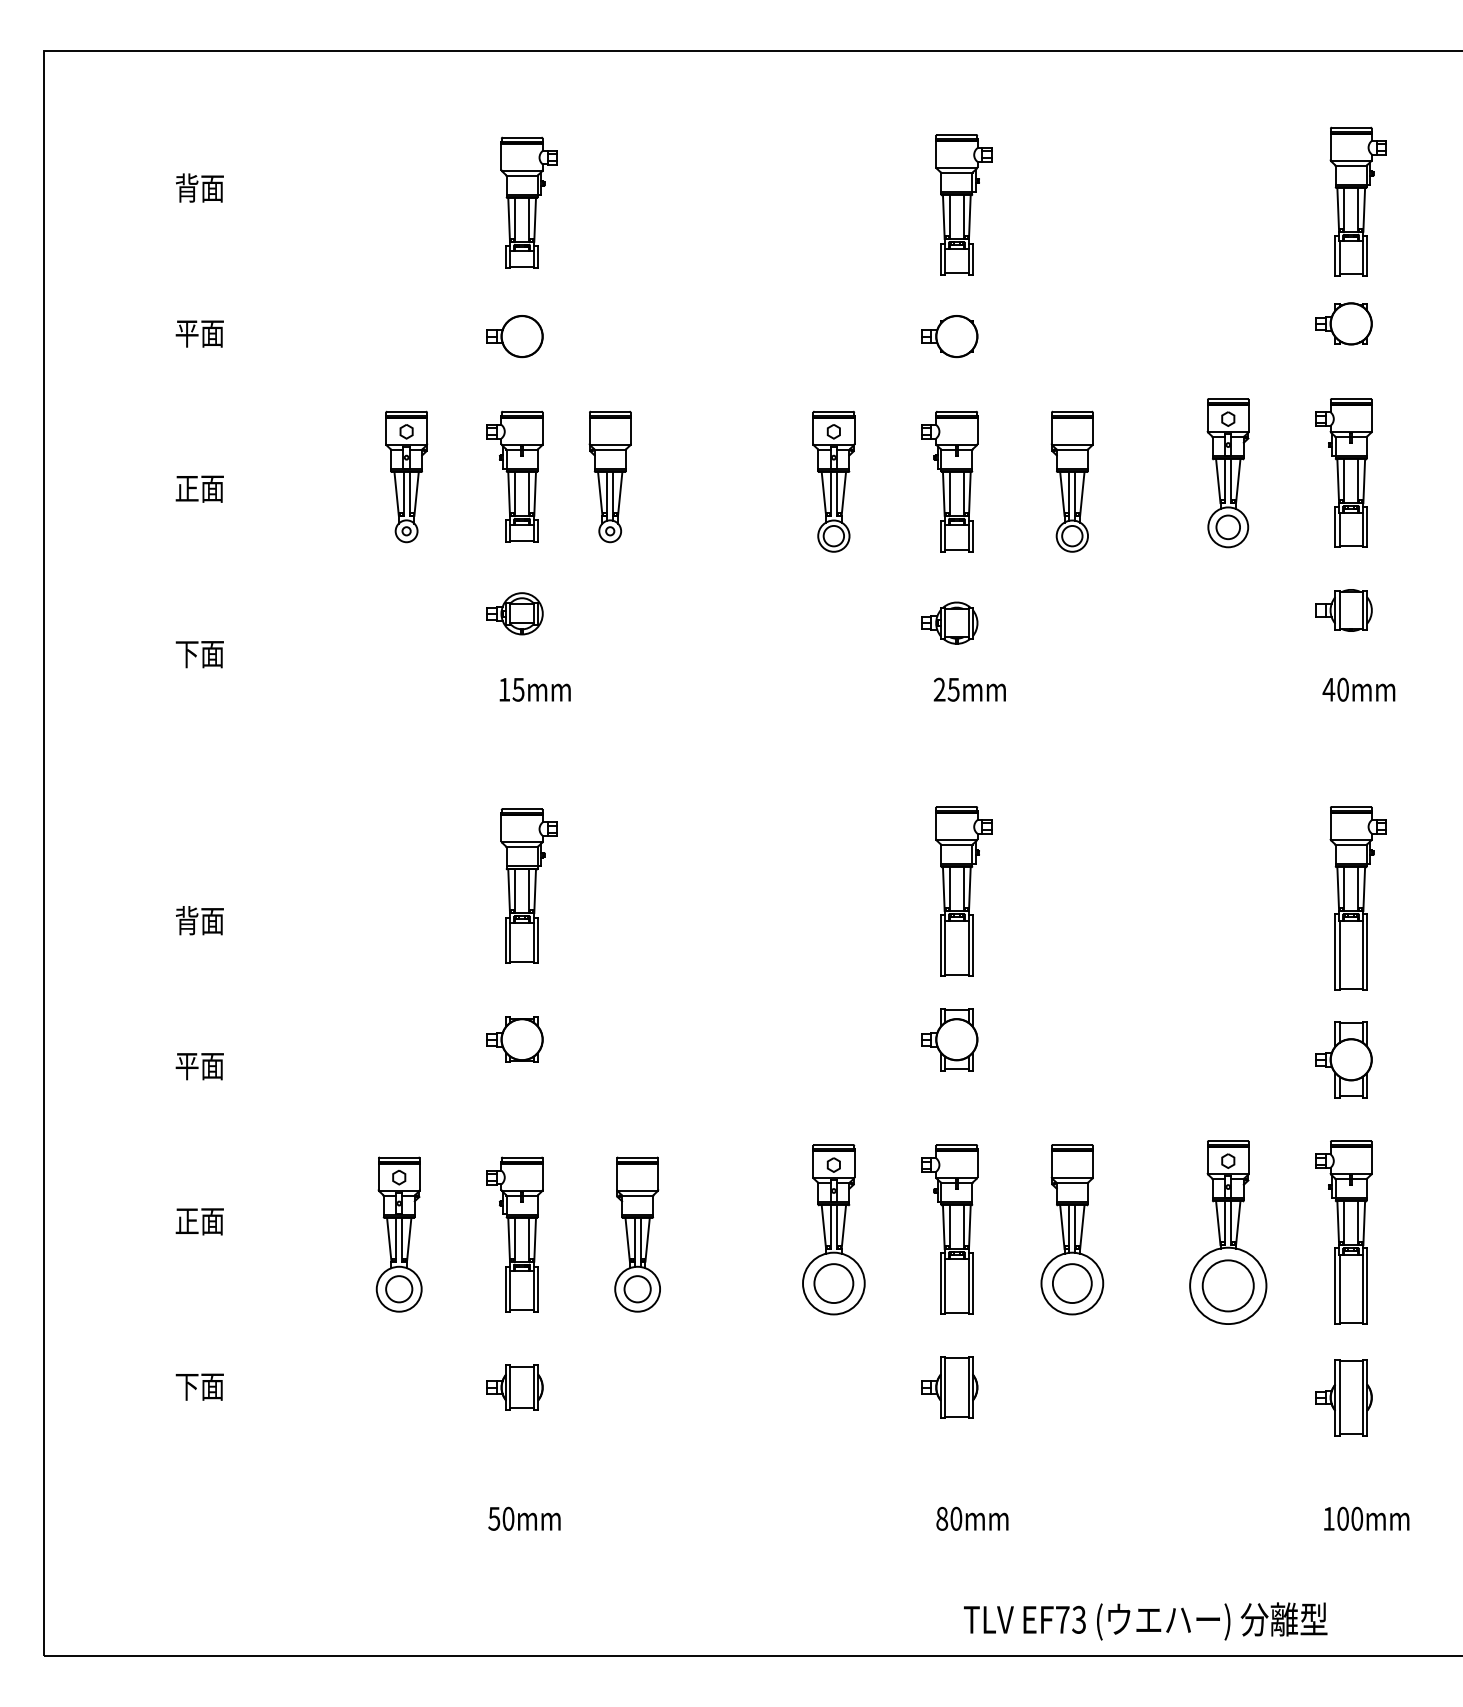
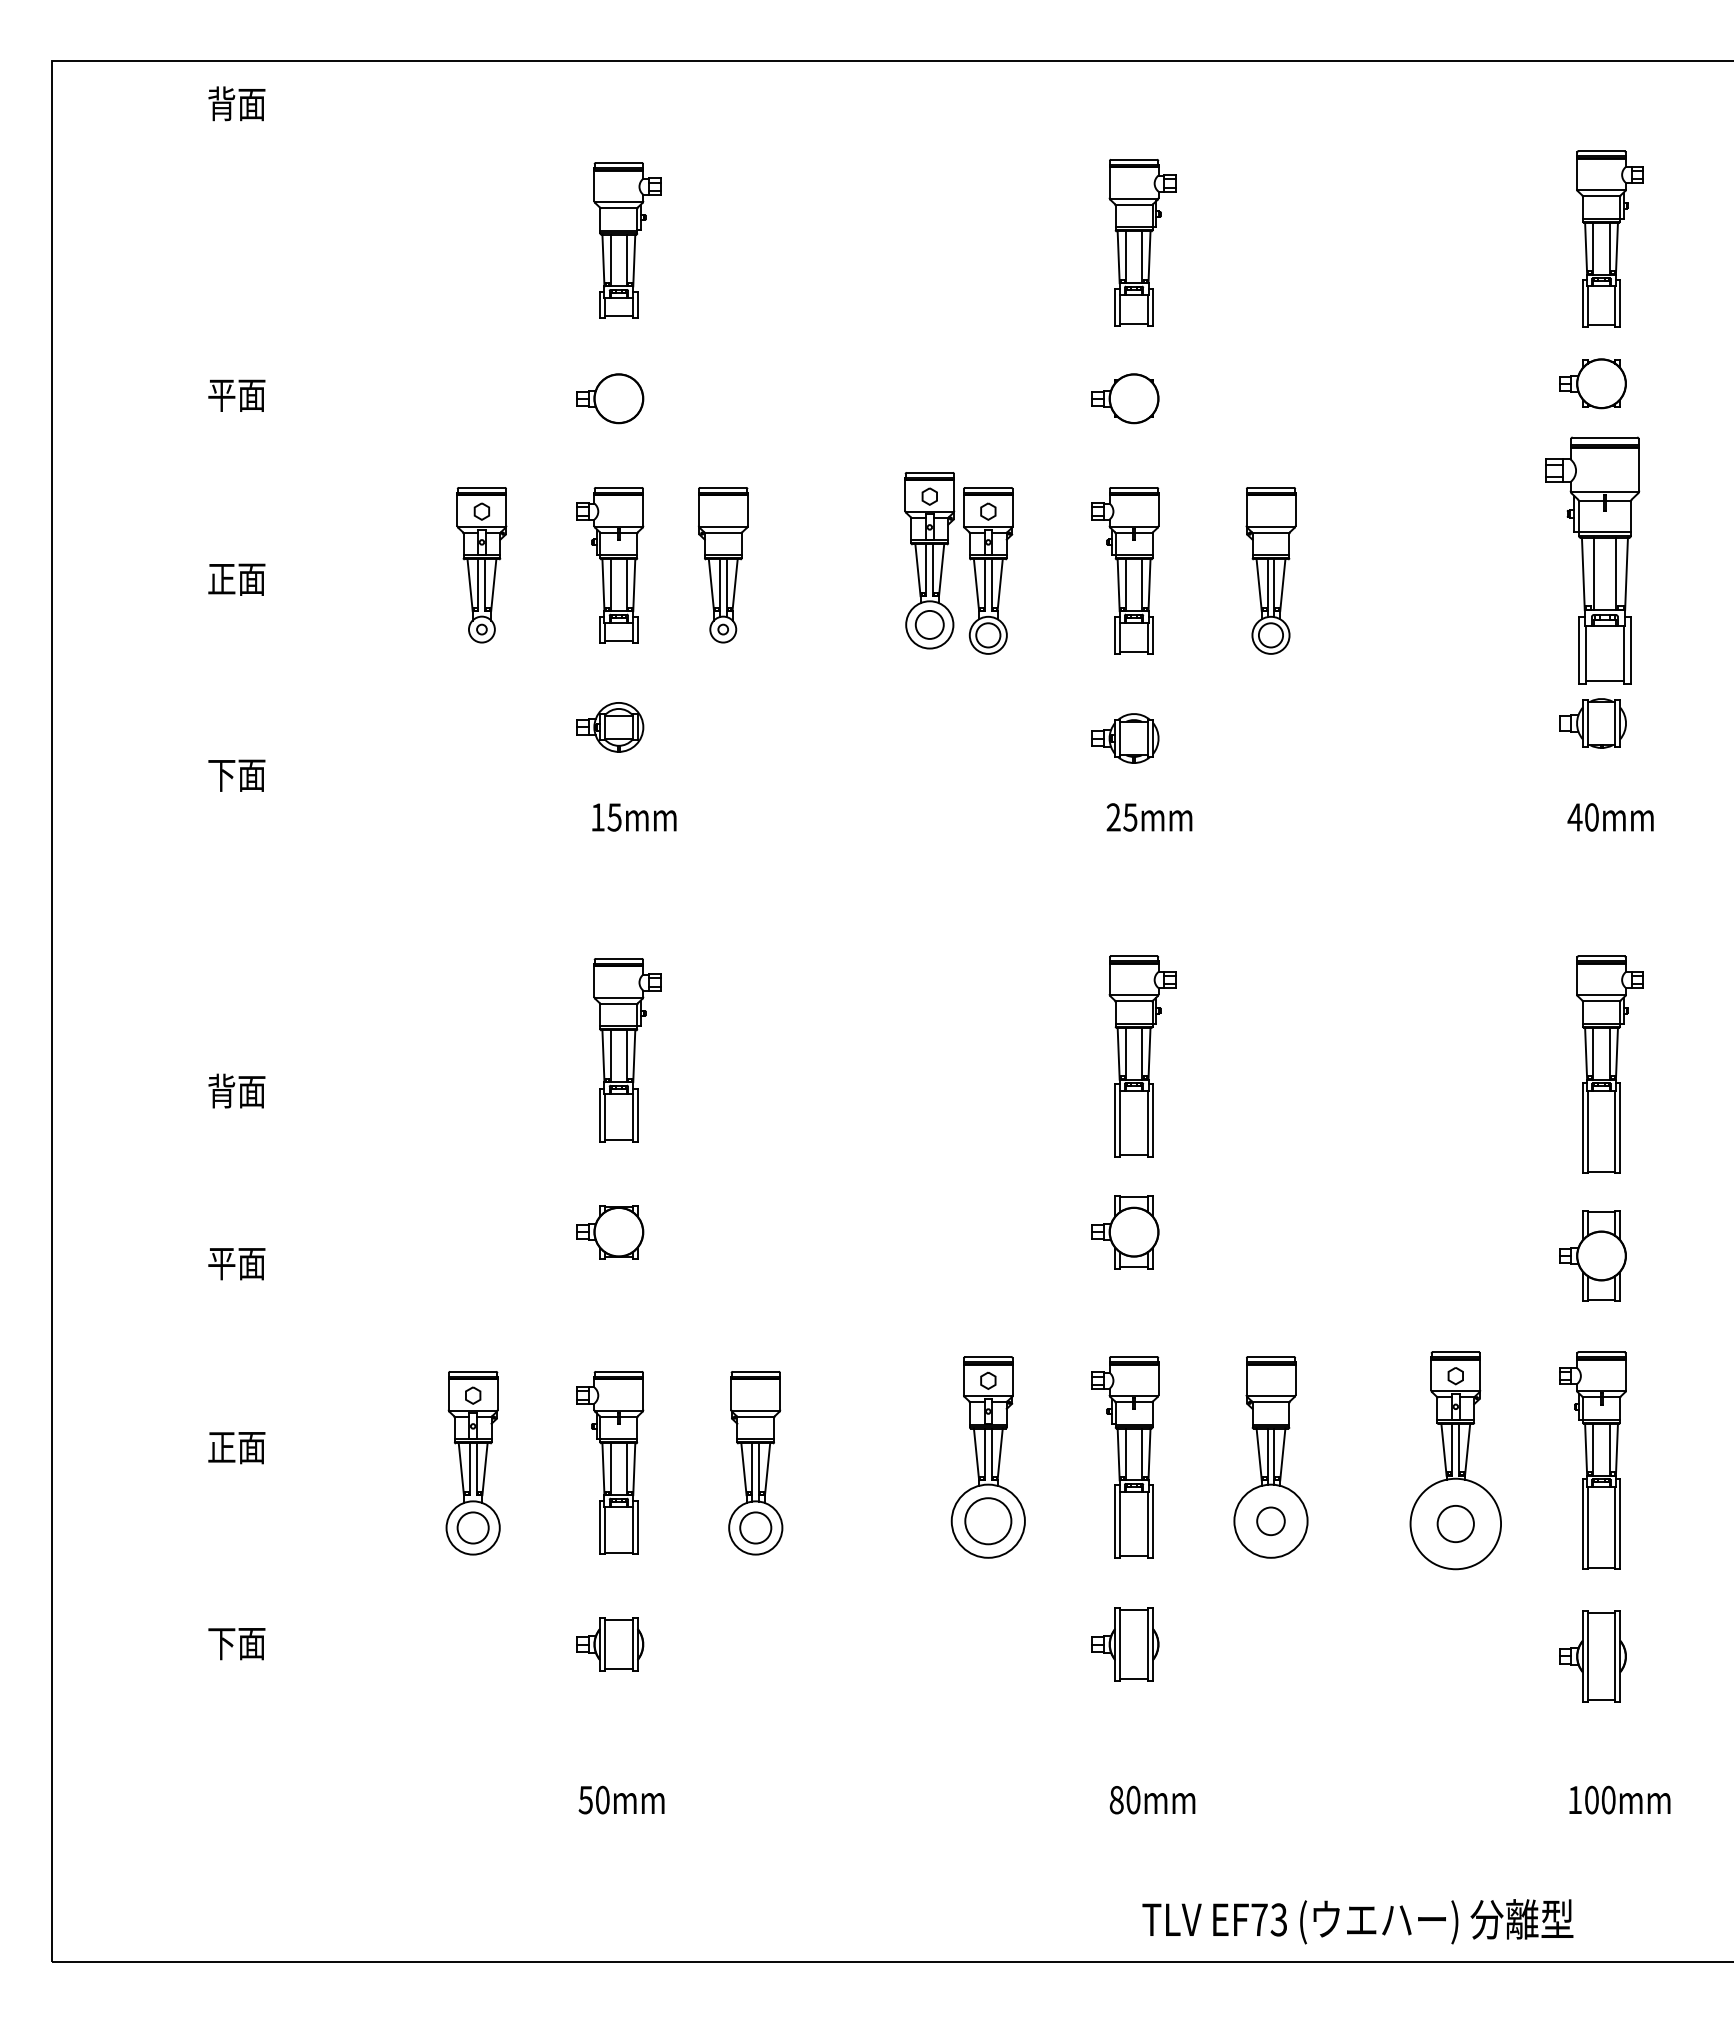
text: (199, 187) -> (236, 103), moved
part: (1228, 472) -> (929, 560), moved
part: (1343, 472) -> (1592, 560), size x1.4
circle: (1071, 1283) -> (1270, 1521), size x0.6
circle: (1228, 1285) -> (1455, 1523), size x0.6

